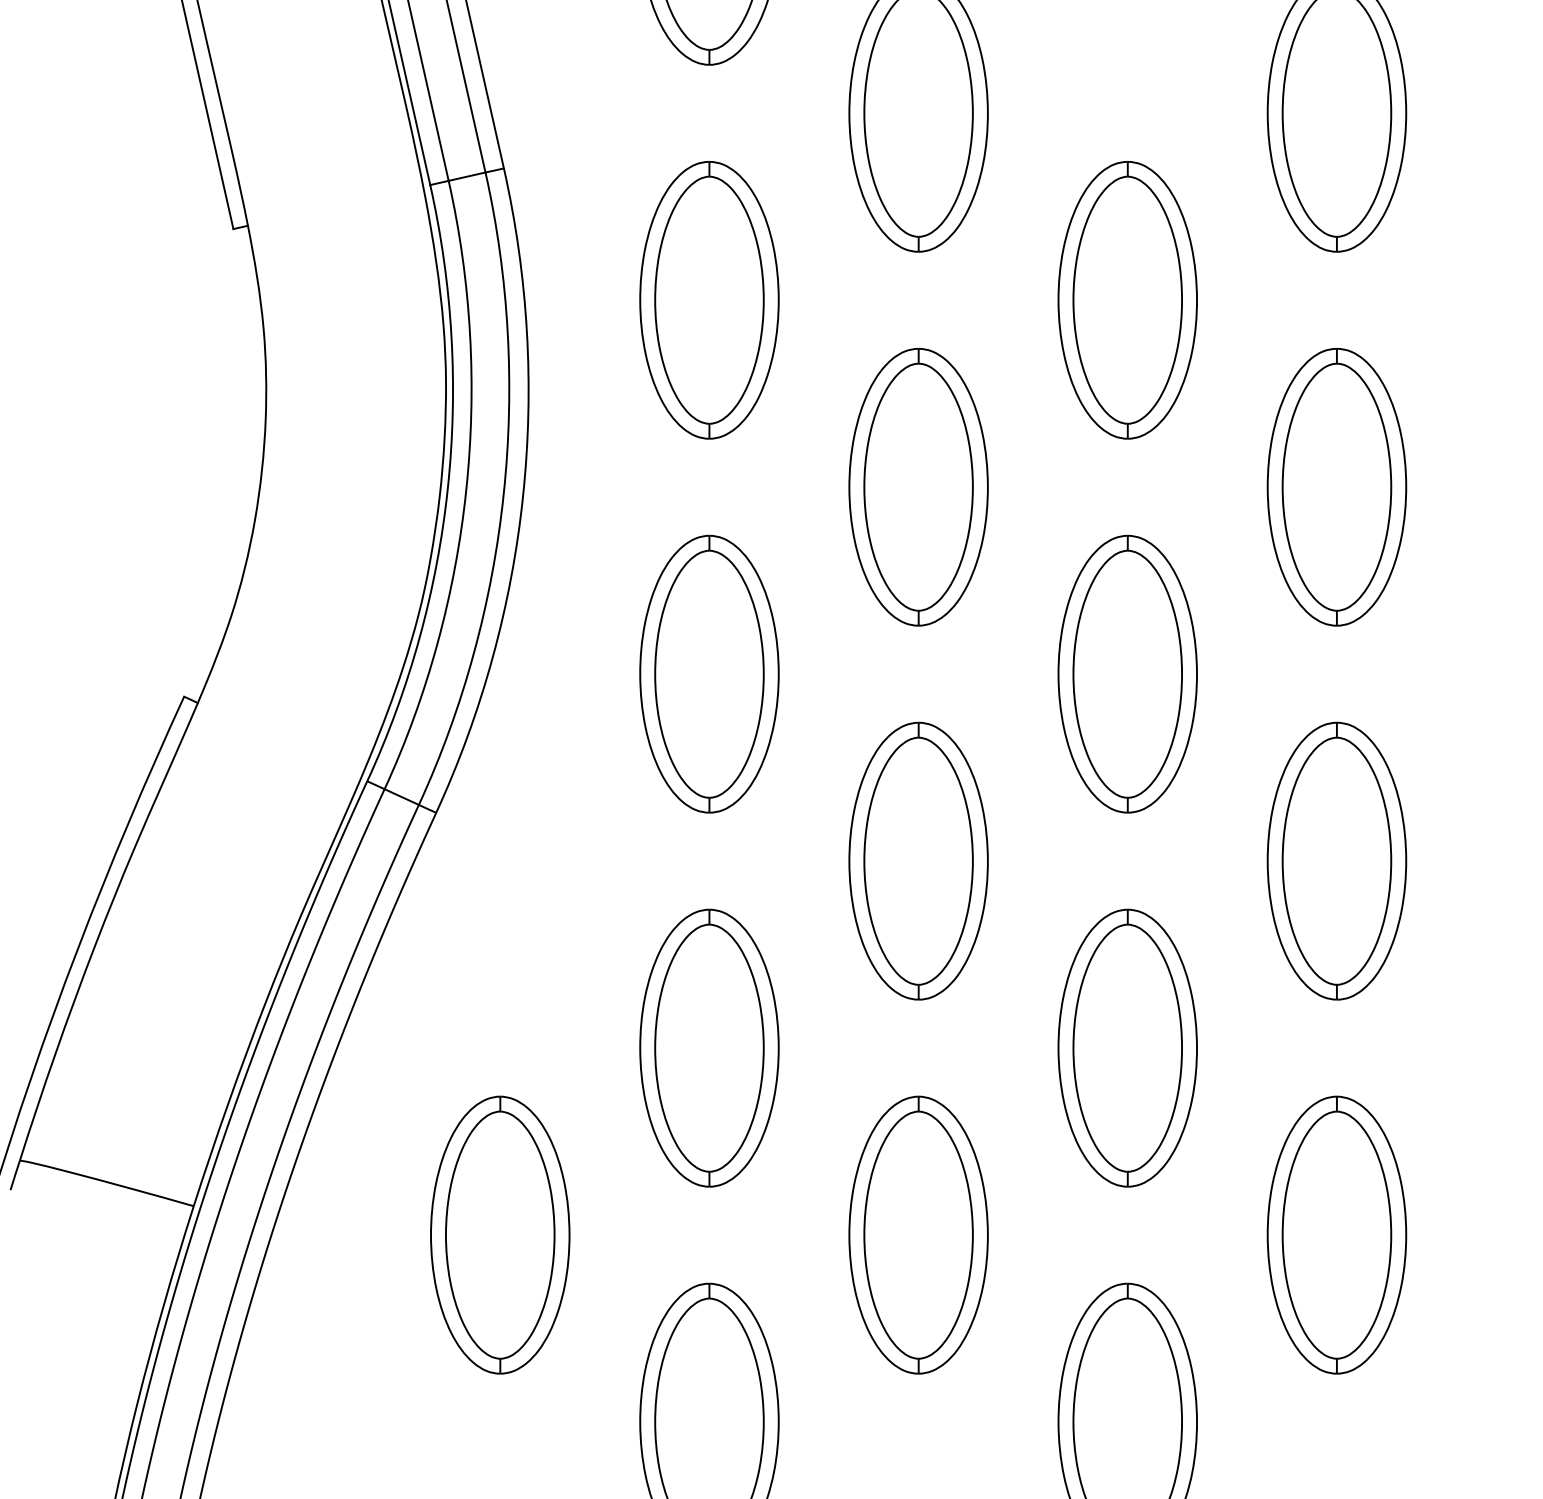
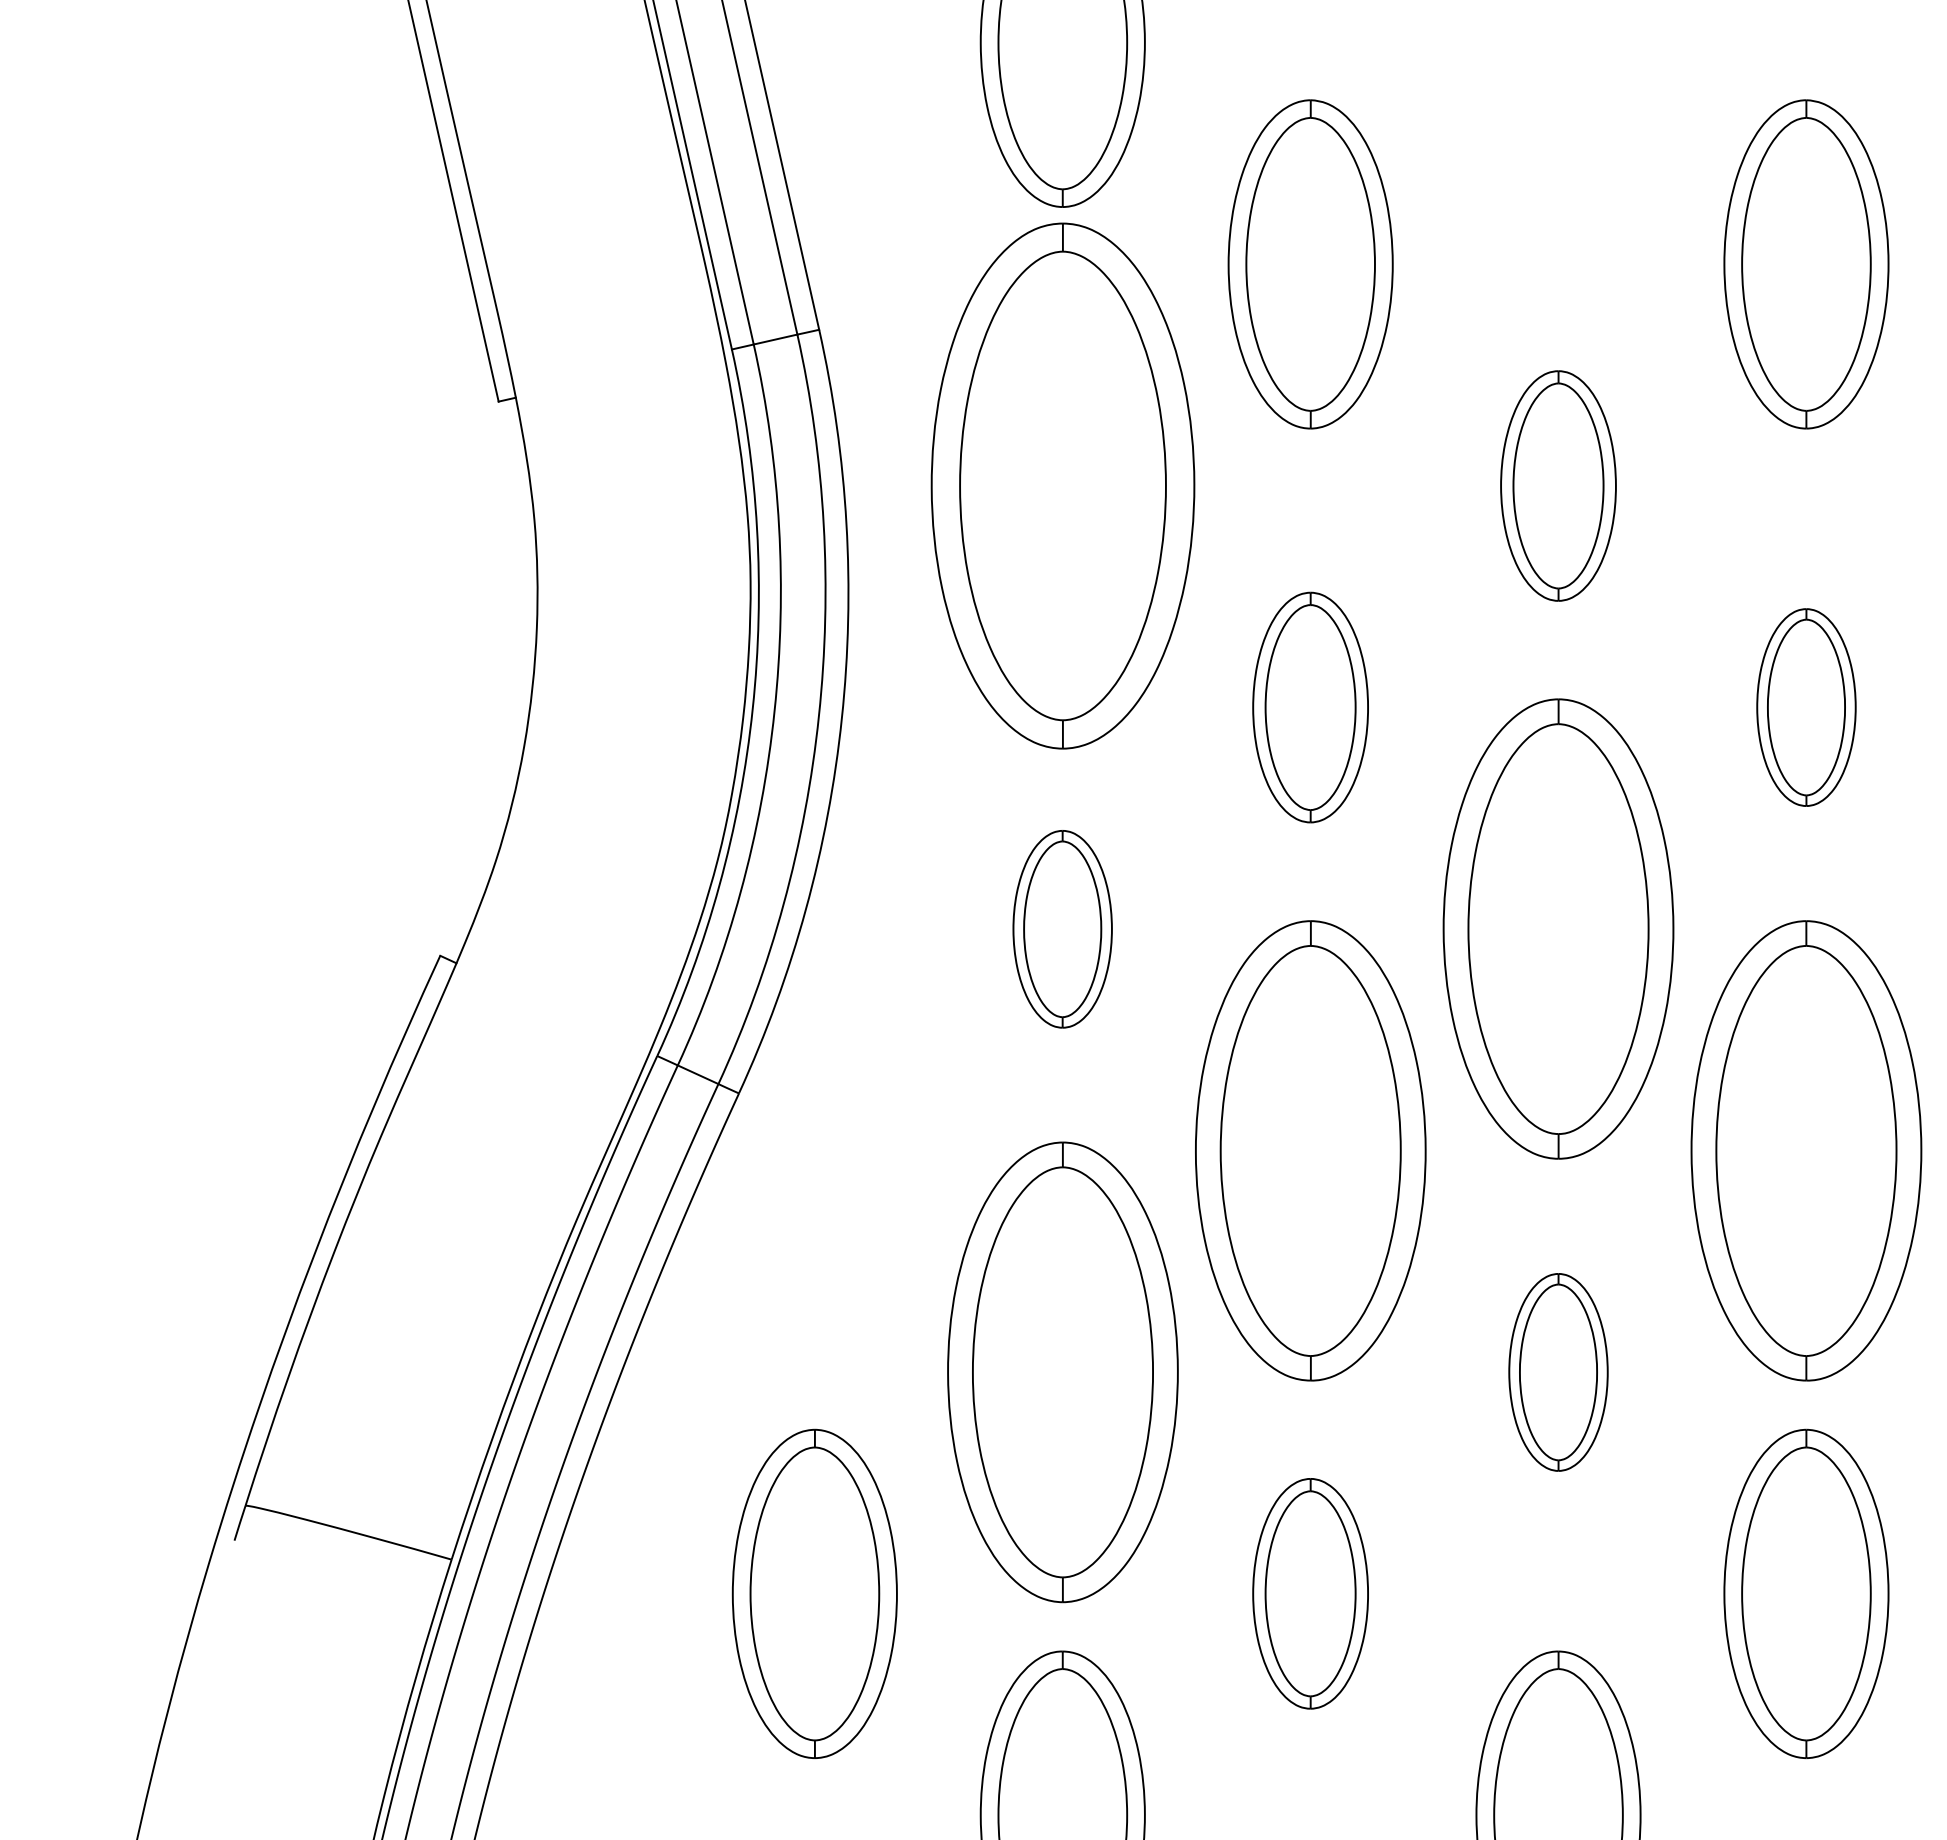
part: (709, 299) -> (1062, 485), size x1.6
part: (1127, 299) -> (1558, 485), size x0.7
part: (918, 487) -> (1310, 707), size x0.7
part: (1336, 487) -> (1806, 707), size x0.6
part: (709, 674) -> (1062, 929), size x0.6
part: (1127, 674) -> (1558, 929), size x1.4
part: (918, 860) -> (1310, 1150), size x1.4
part: (1336, 860) -> (1806, 1150), size x1.4
part: (709, 1048) -> (1062, 1372), size x1.4
part: (1127, 1048) -> (1558, 1372), size x0.6
part: (918, 1234) -> (1310, 1593), size x0.7

